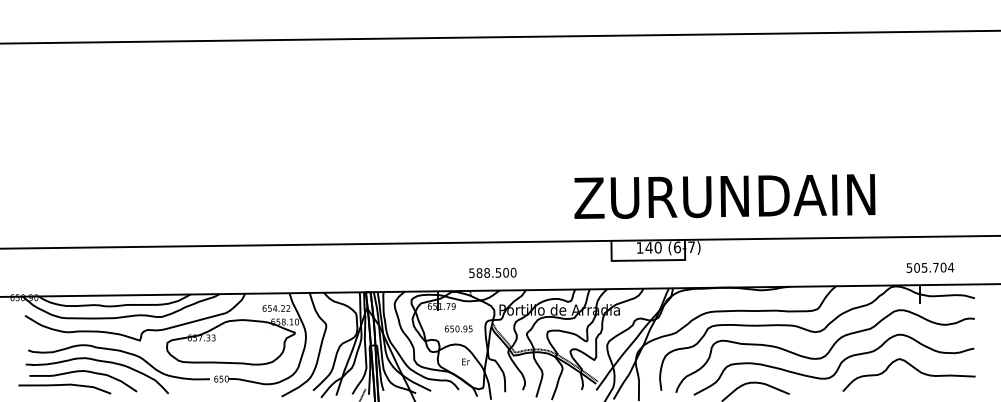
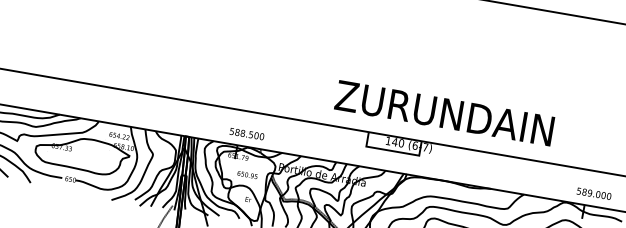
text: (724, 196) -> (444, 113), moved
text: (934, 267) -> (597, 194), 505.704 -> 589.000
text: (492, 272) -> (246, 133), moved

